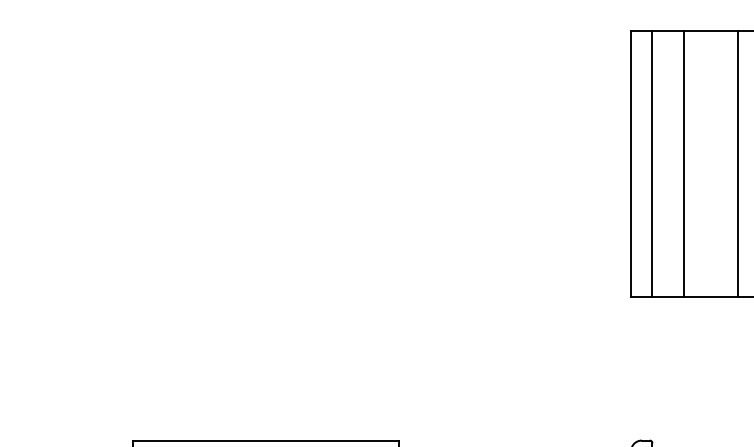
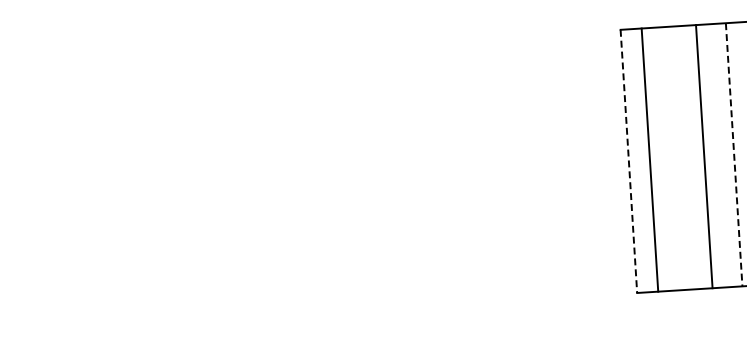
line: (631, 164) -> (629, 161), solid -> dashed
line: (684, 164) -> (704, 156), moved
line: (737, 164) -> (734, 155), solid -> dashed

